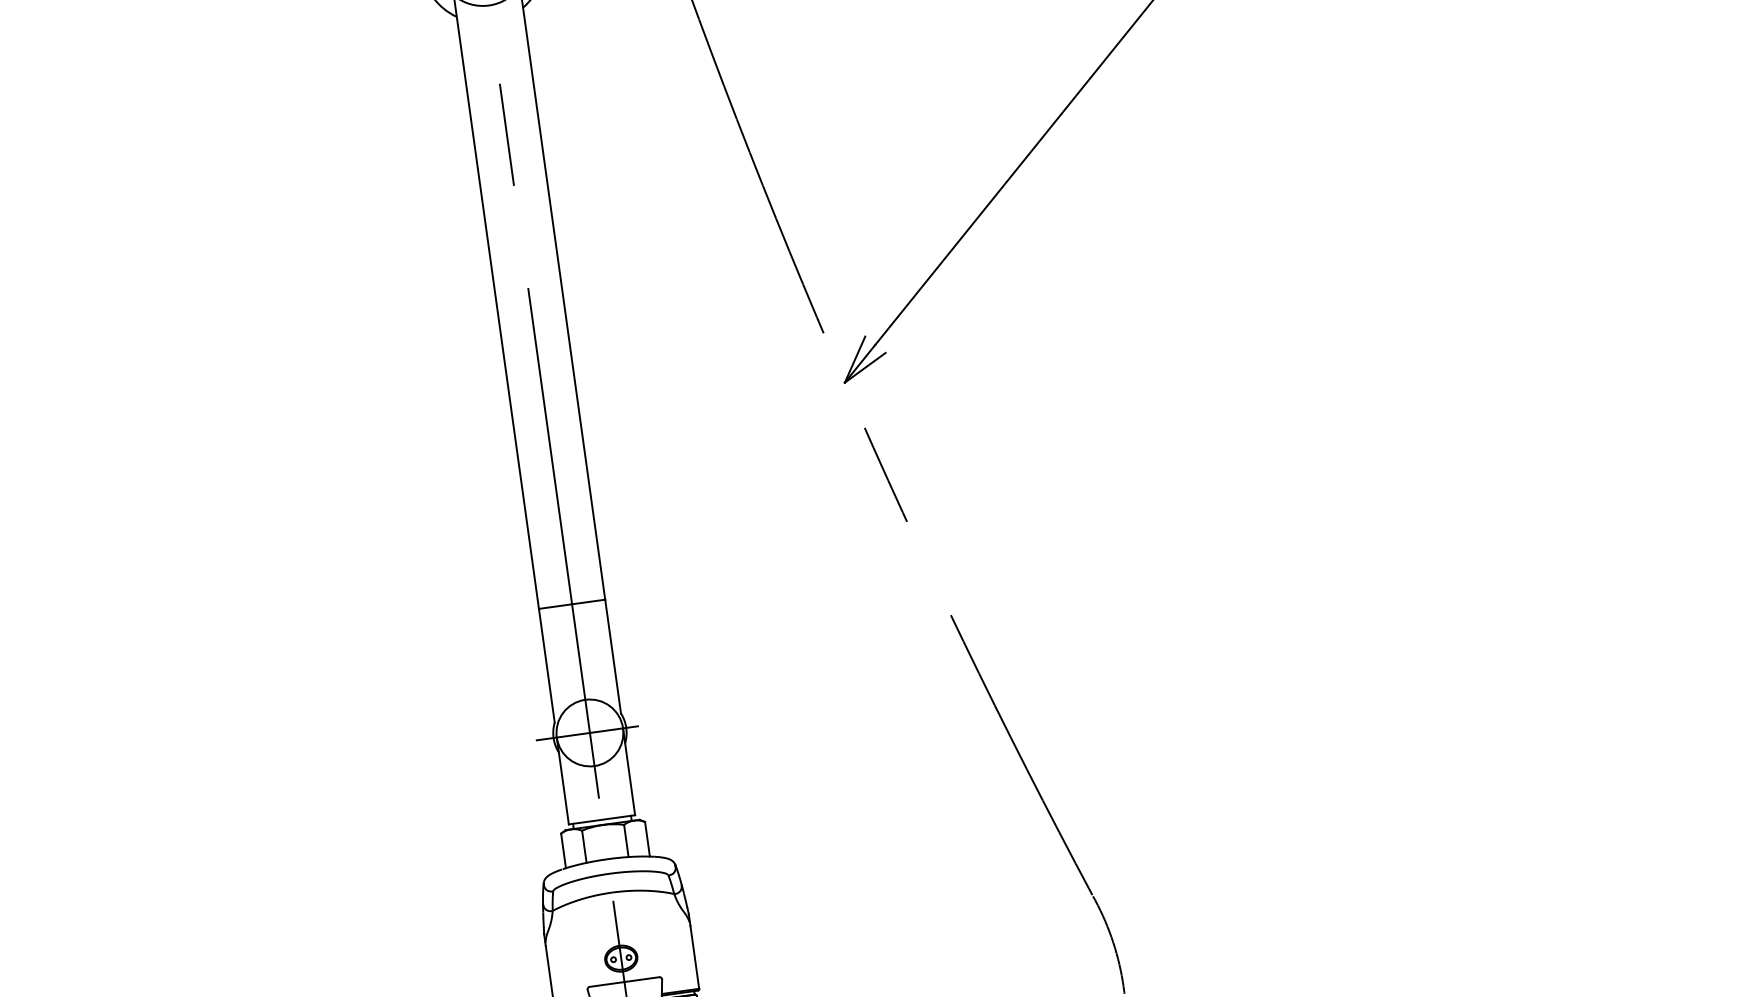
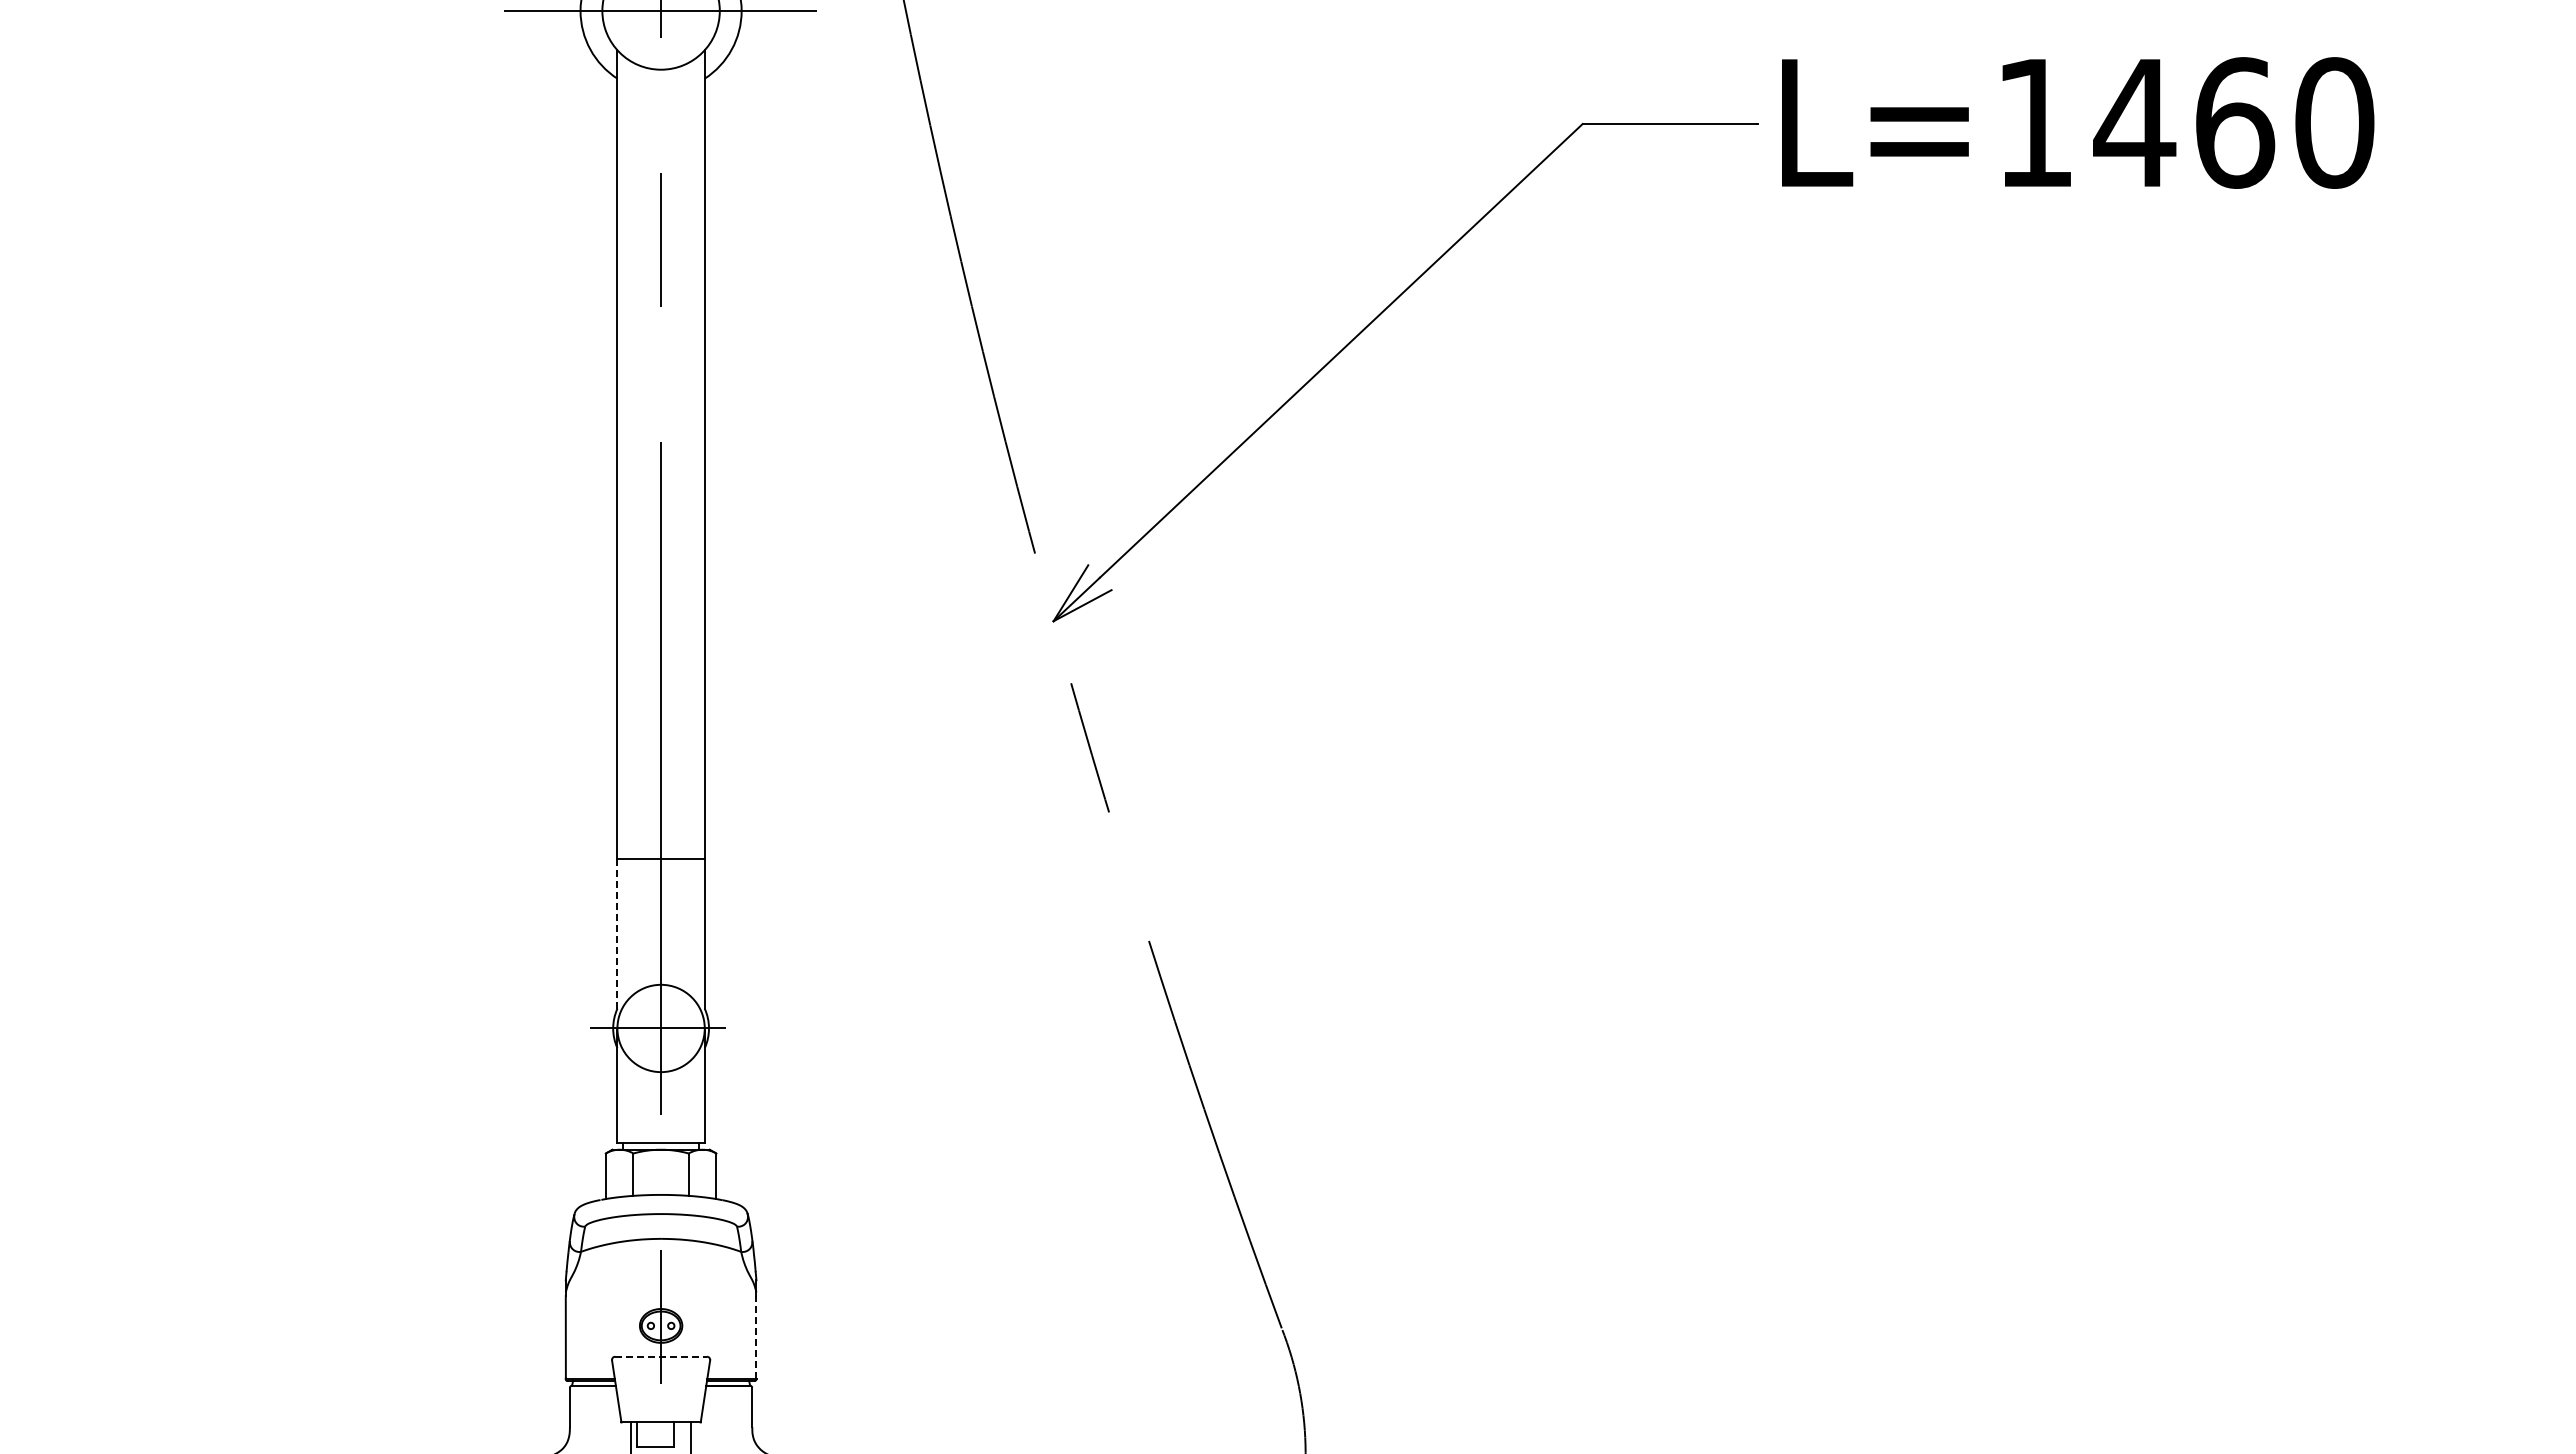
line: (546, 665) -> (617, 933), solid -> dashed
line: (694, 956) -> (756, 1336), solid -> dashed
line: (624, 981) -> (661, 1356), solid -> dashed

